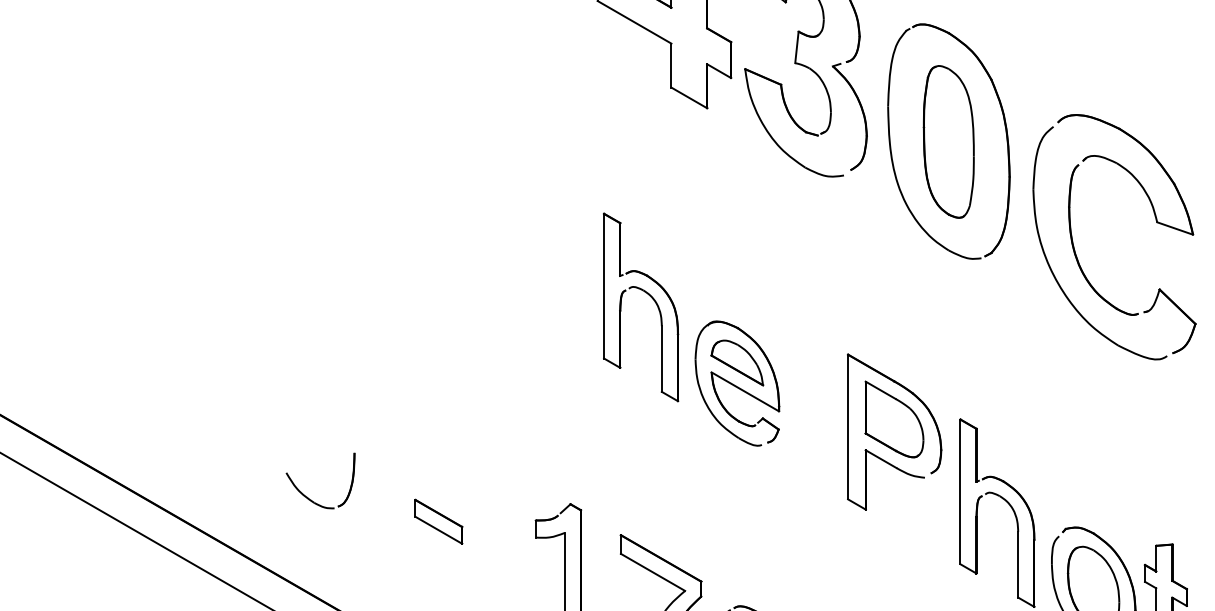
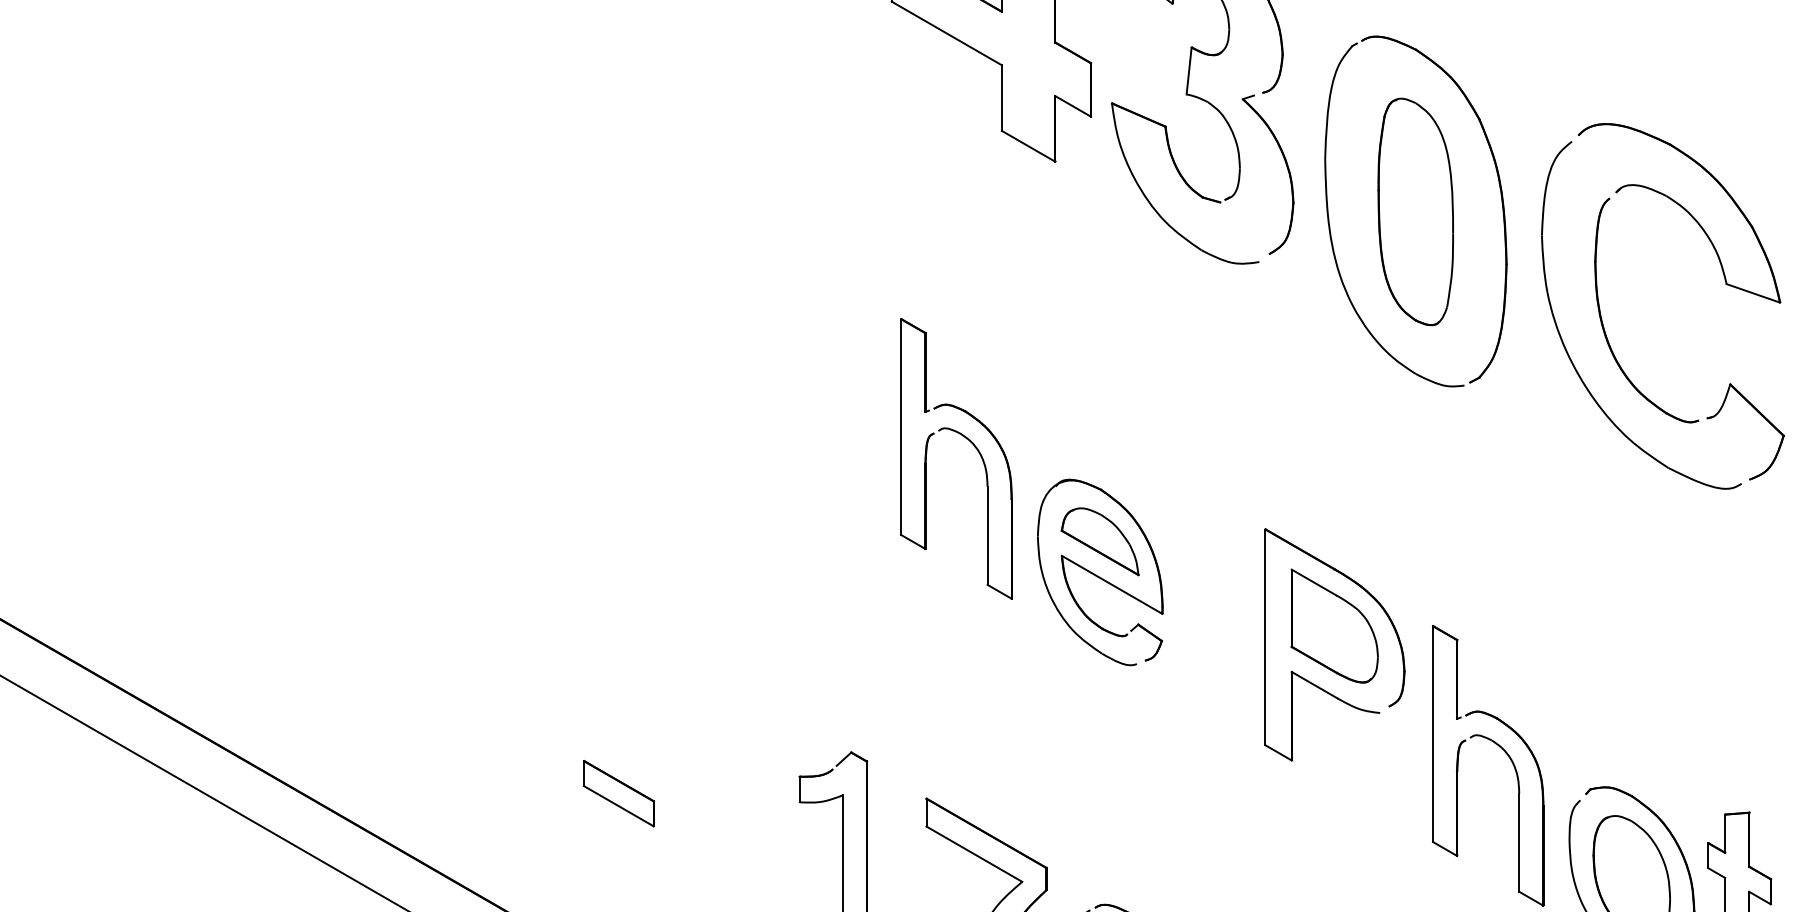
part: (1074, 246) -> (1603, 320), moved
part: (307, 496) -> (458, 740), removed
part: (438, 521) -> (618, 793), moved

